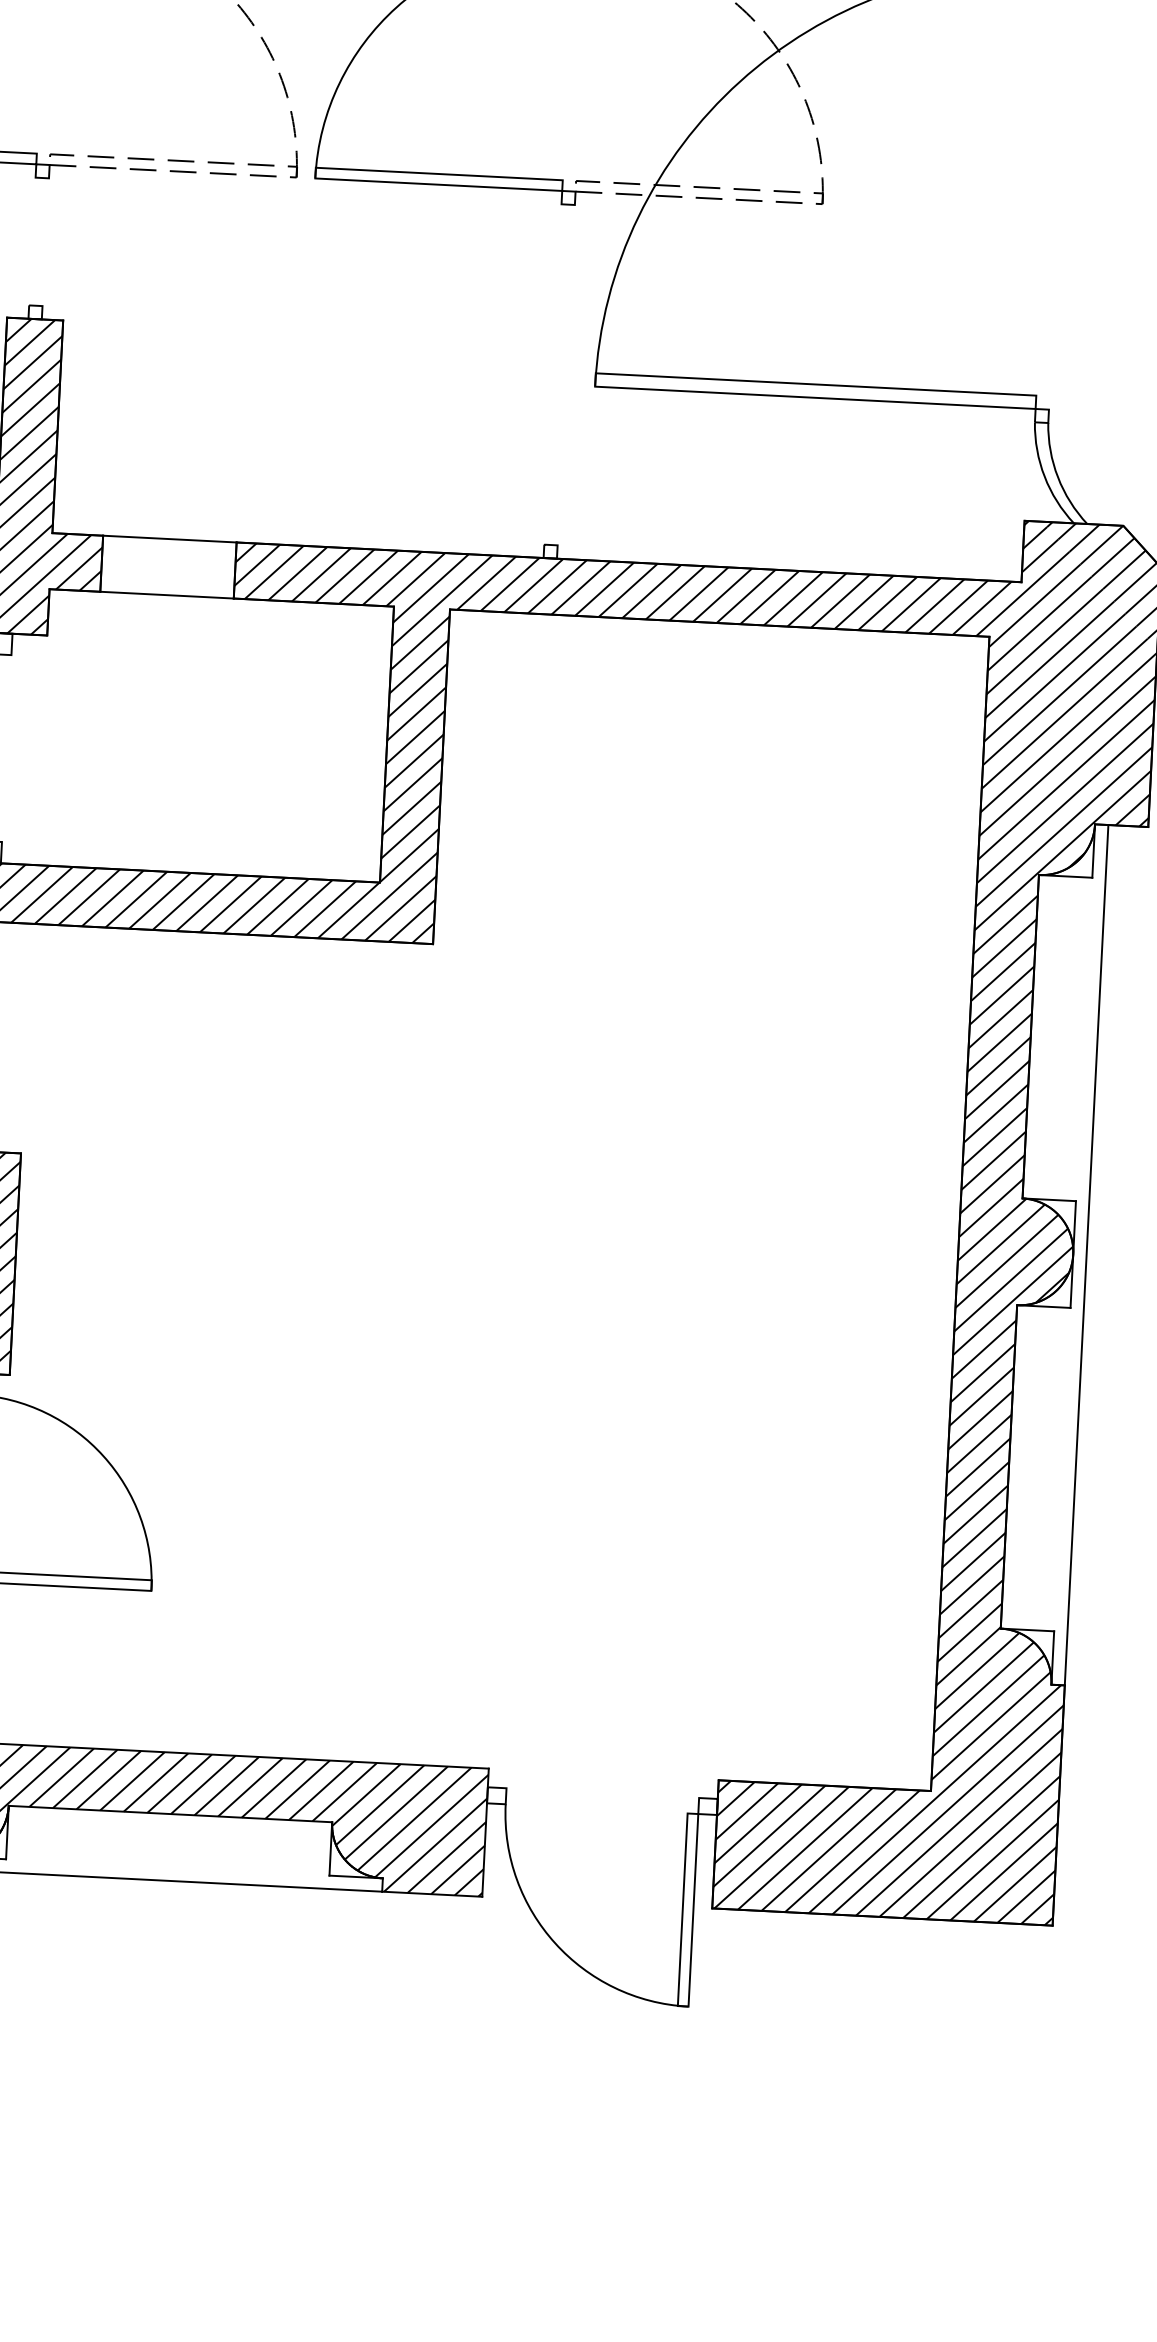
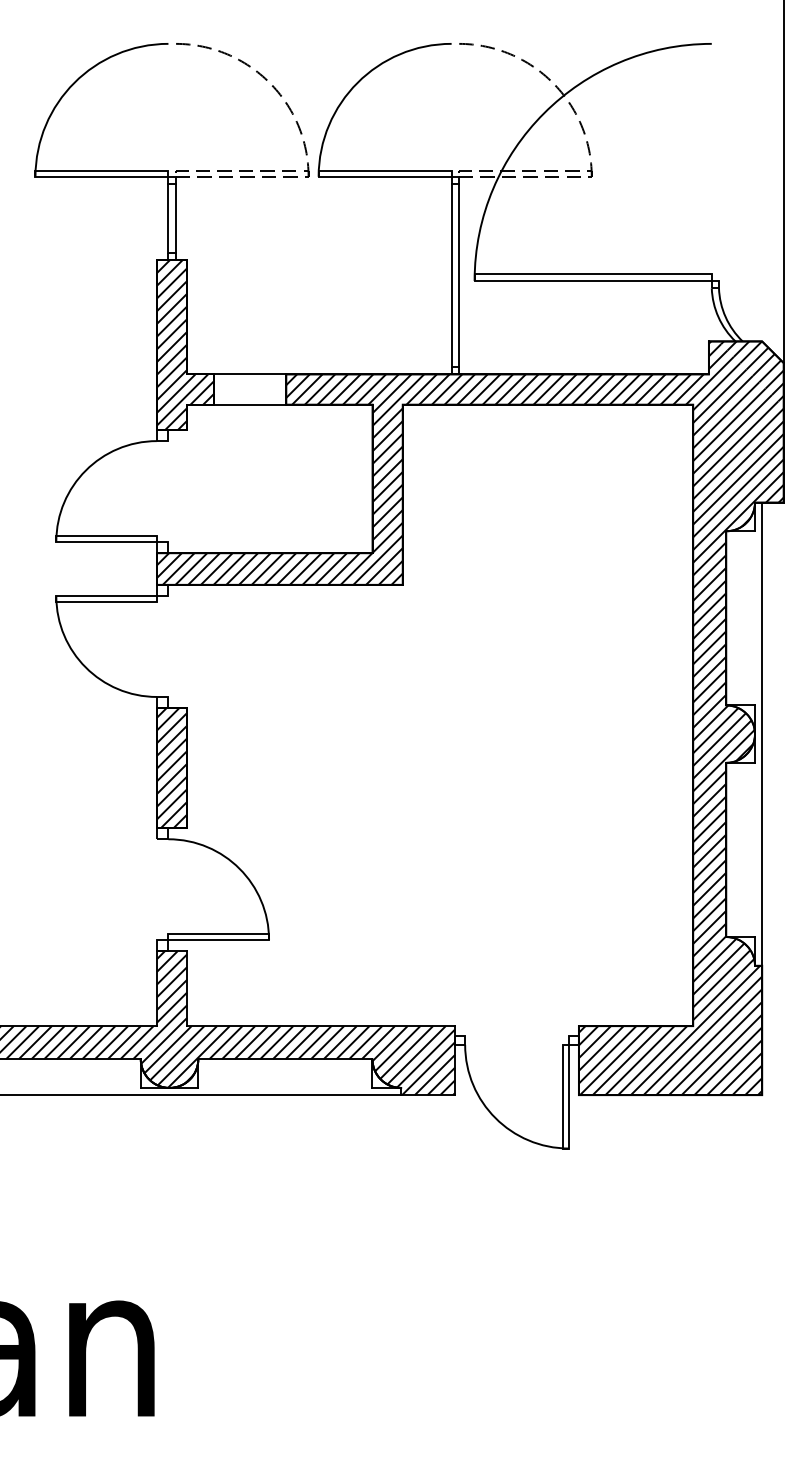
line: (32, 241) -> (168, 218), added
line: (45, 242) -> (175, 218), added
line: (552, 374) -> (451, 275), added
line: (565, 374) -> (458, 275), added

